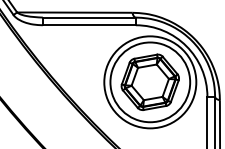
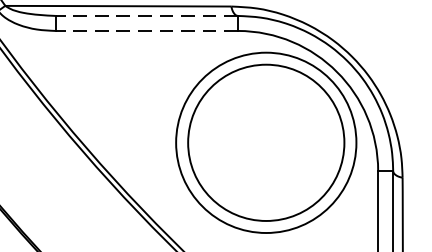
line: (89, 17) -> (147, 15), solid -> dashed
line: (89, 25) -> (147, 31), solid -> dashed
part: (149, 81) -> (264, 141), removed

